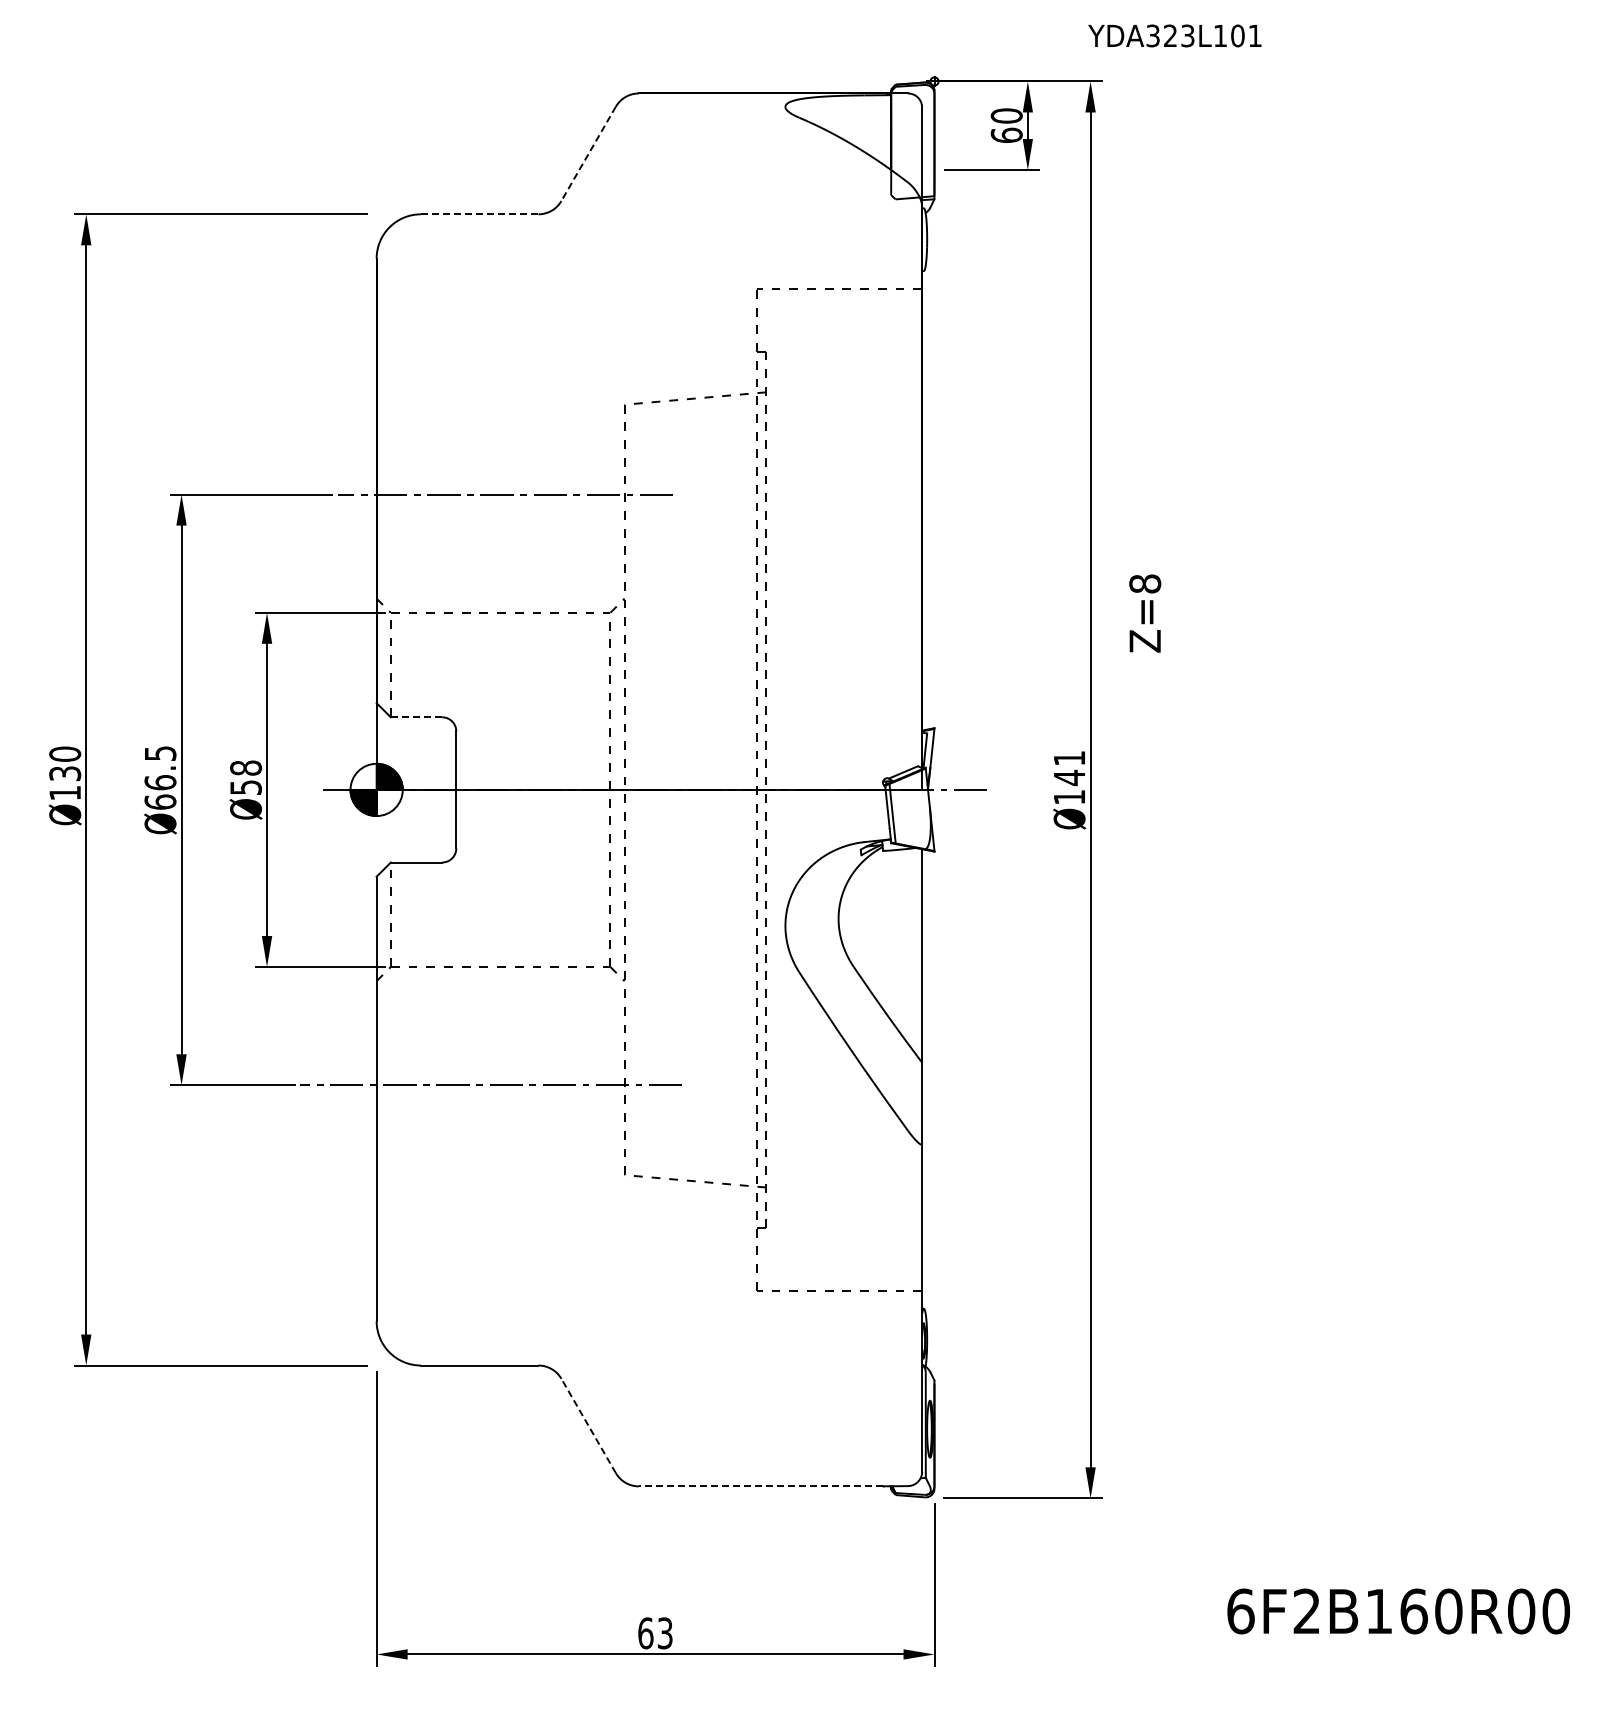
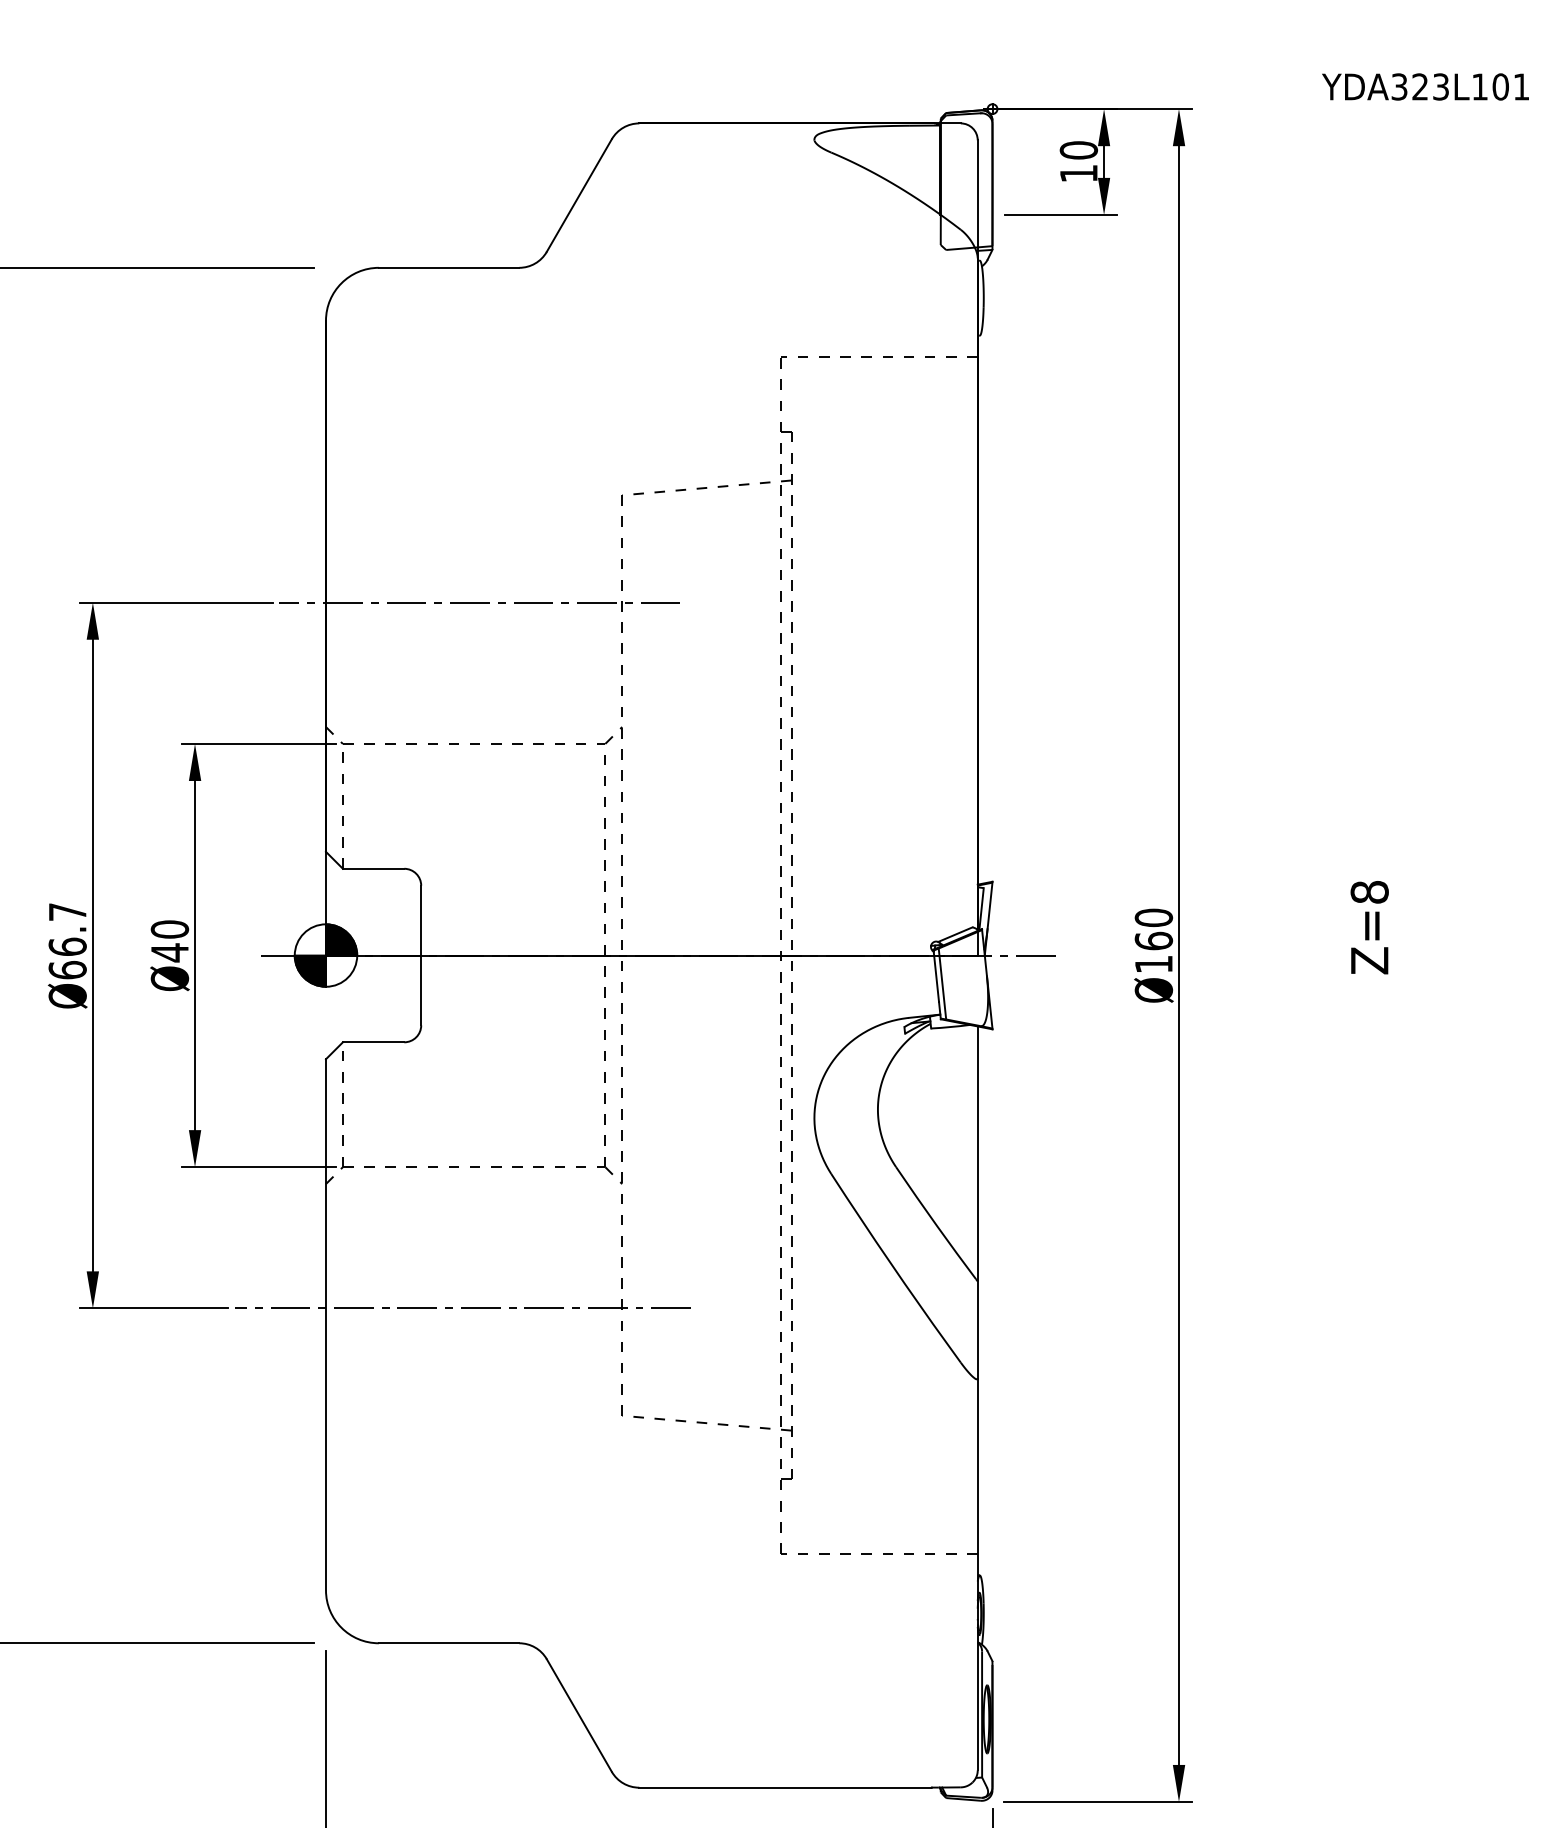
text: (1174, 35) -> (1425, 86), moved
text: (1006, 134) -> (1078, 172), 60 -> 10
line: (588, 154) -> (579, 196), dashed -> solid
line: (479, 214) -> (448, 268), dashed -> solid
text: (1145, 613) -> (1370, 927), moved
line: (416, 717) -> (373, 869), dashed -> solid
text: (160, 753) -> (67, 912), Ø66.5 -> Ø66.7
text: (1069, 768) -> (1153, 929), Ø141 -> Ø160
text: (246, 777) -> (170, 940), Ø58 -> Ø40
line: (588, 1425) -> (579, 1714), dashed -> solid
line: (760, 1486) -> (784, 1787), dashed -> solid

